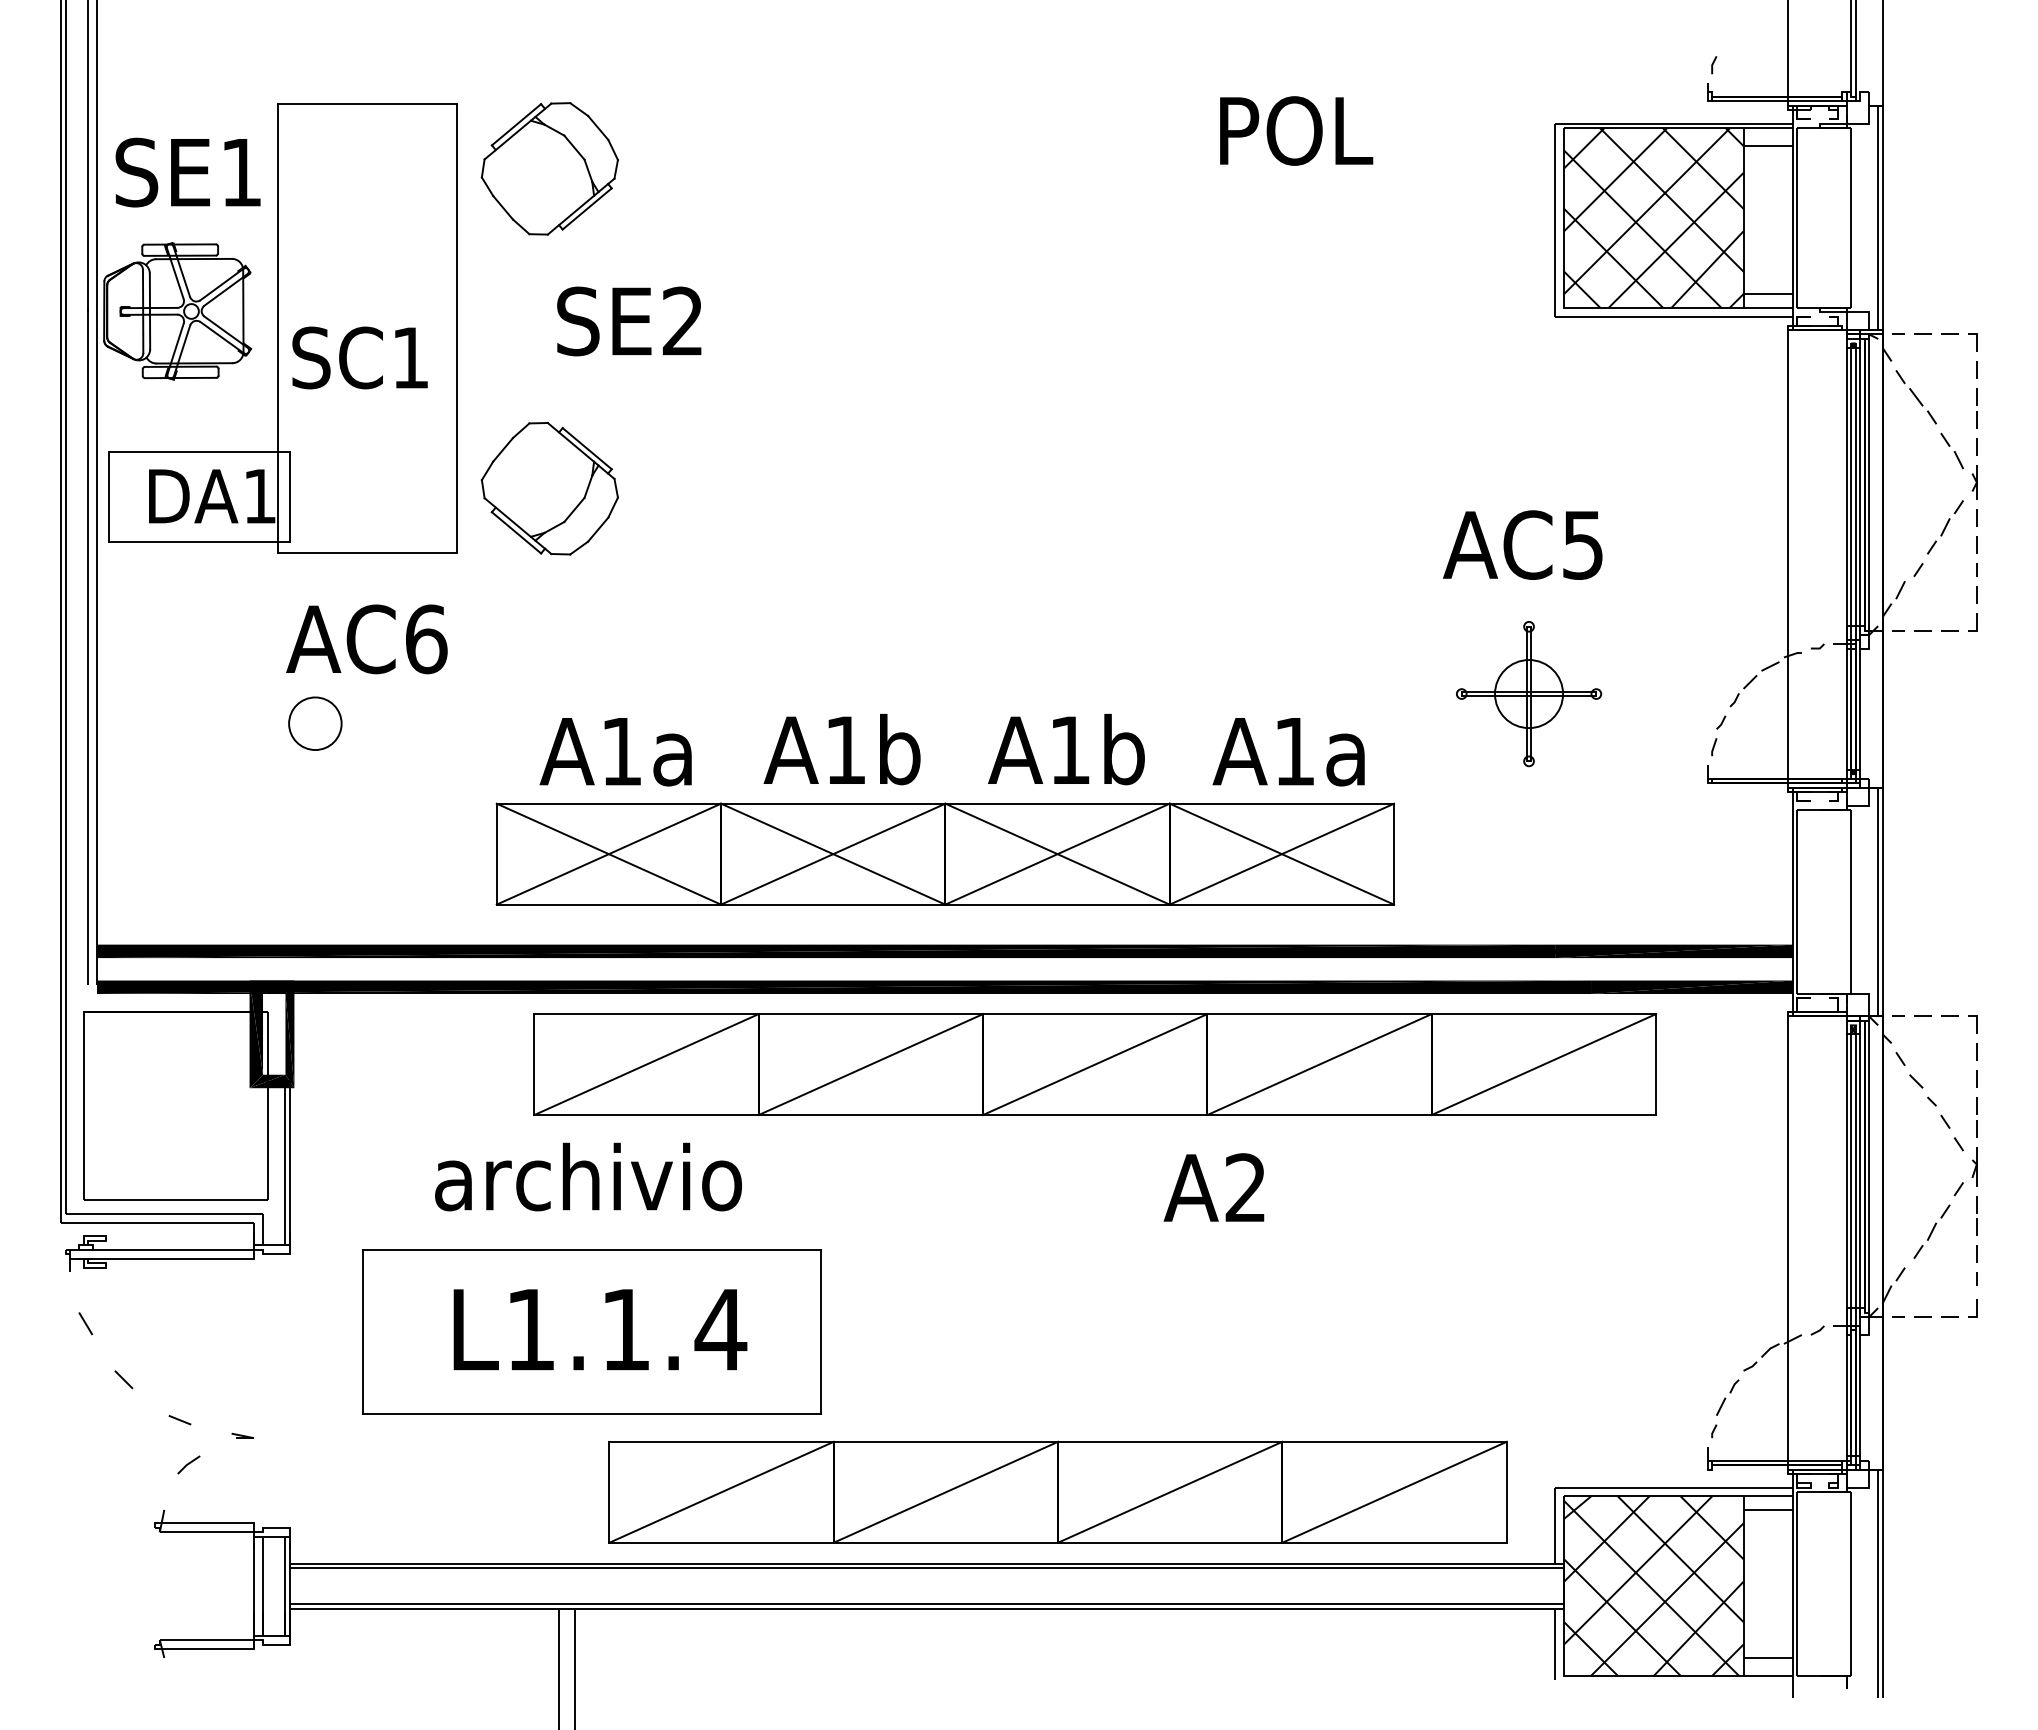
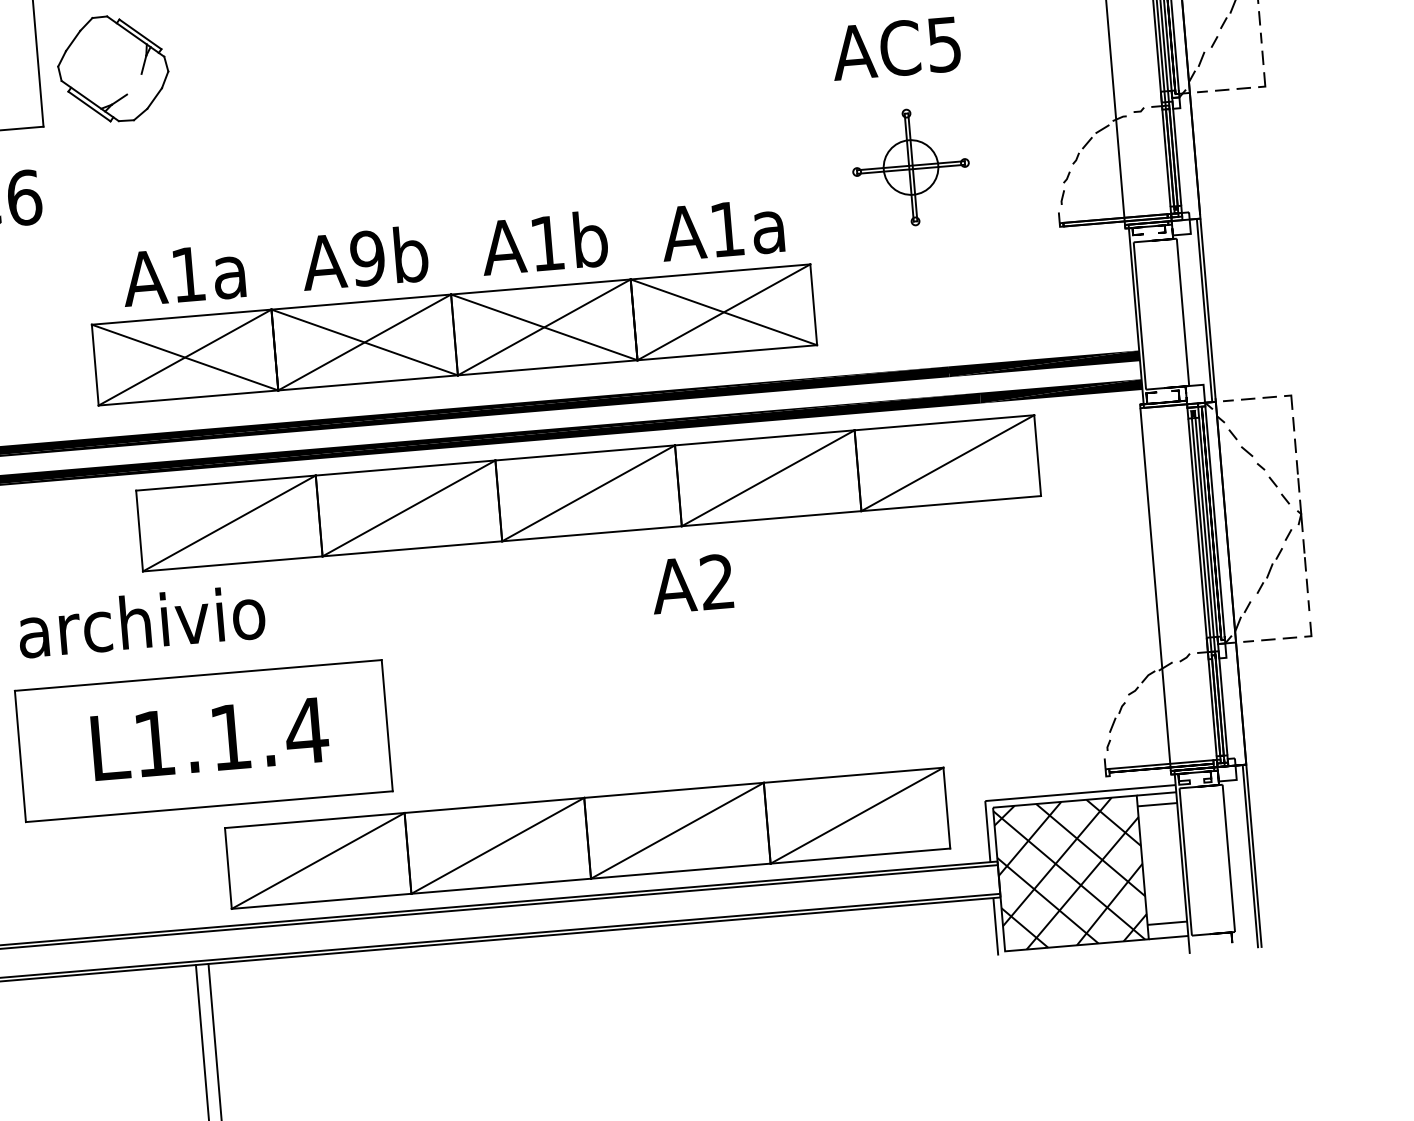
line: (574, 509) -> (134, 83), removed
text: (845, 750) -> (367, 258), A1b -> A9b
text: (588, 1176) -> (141, 621), moved

